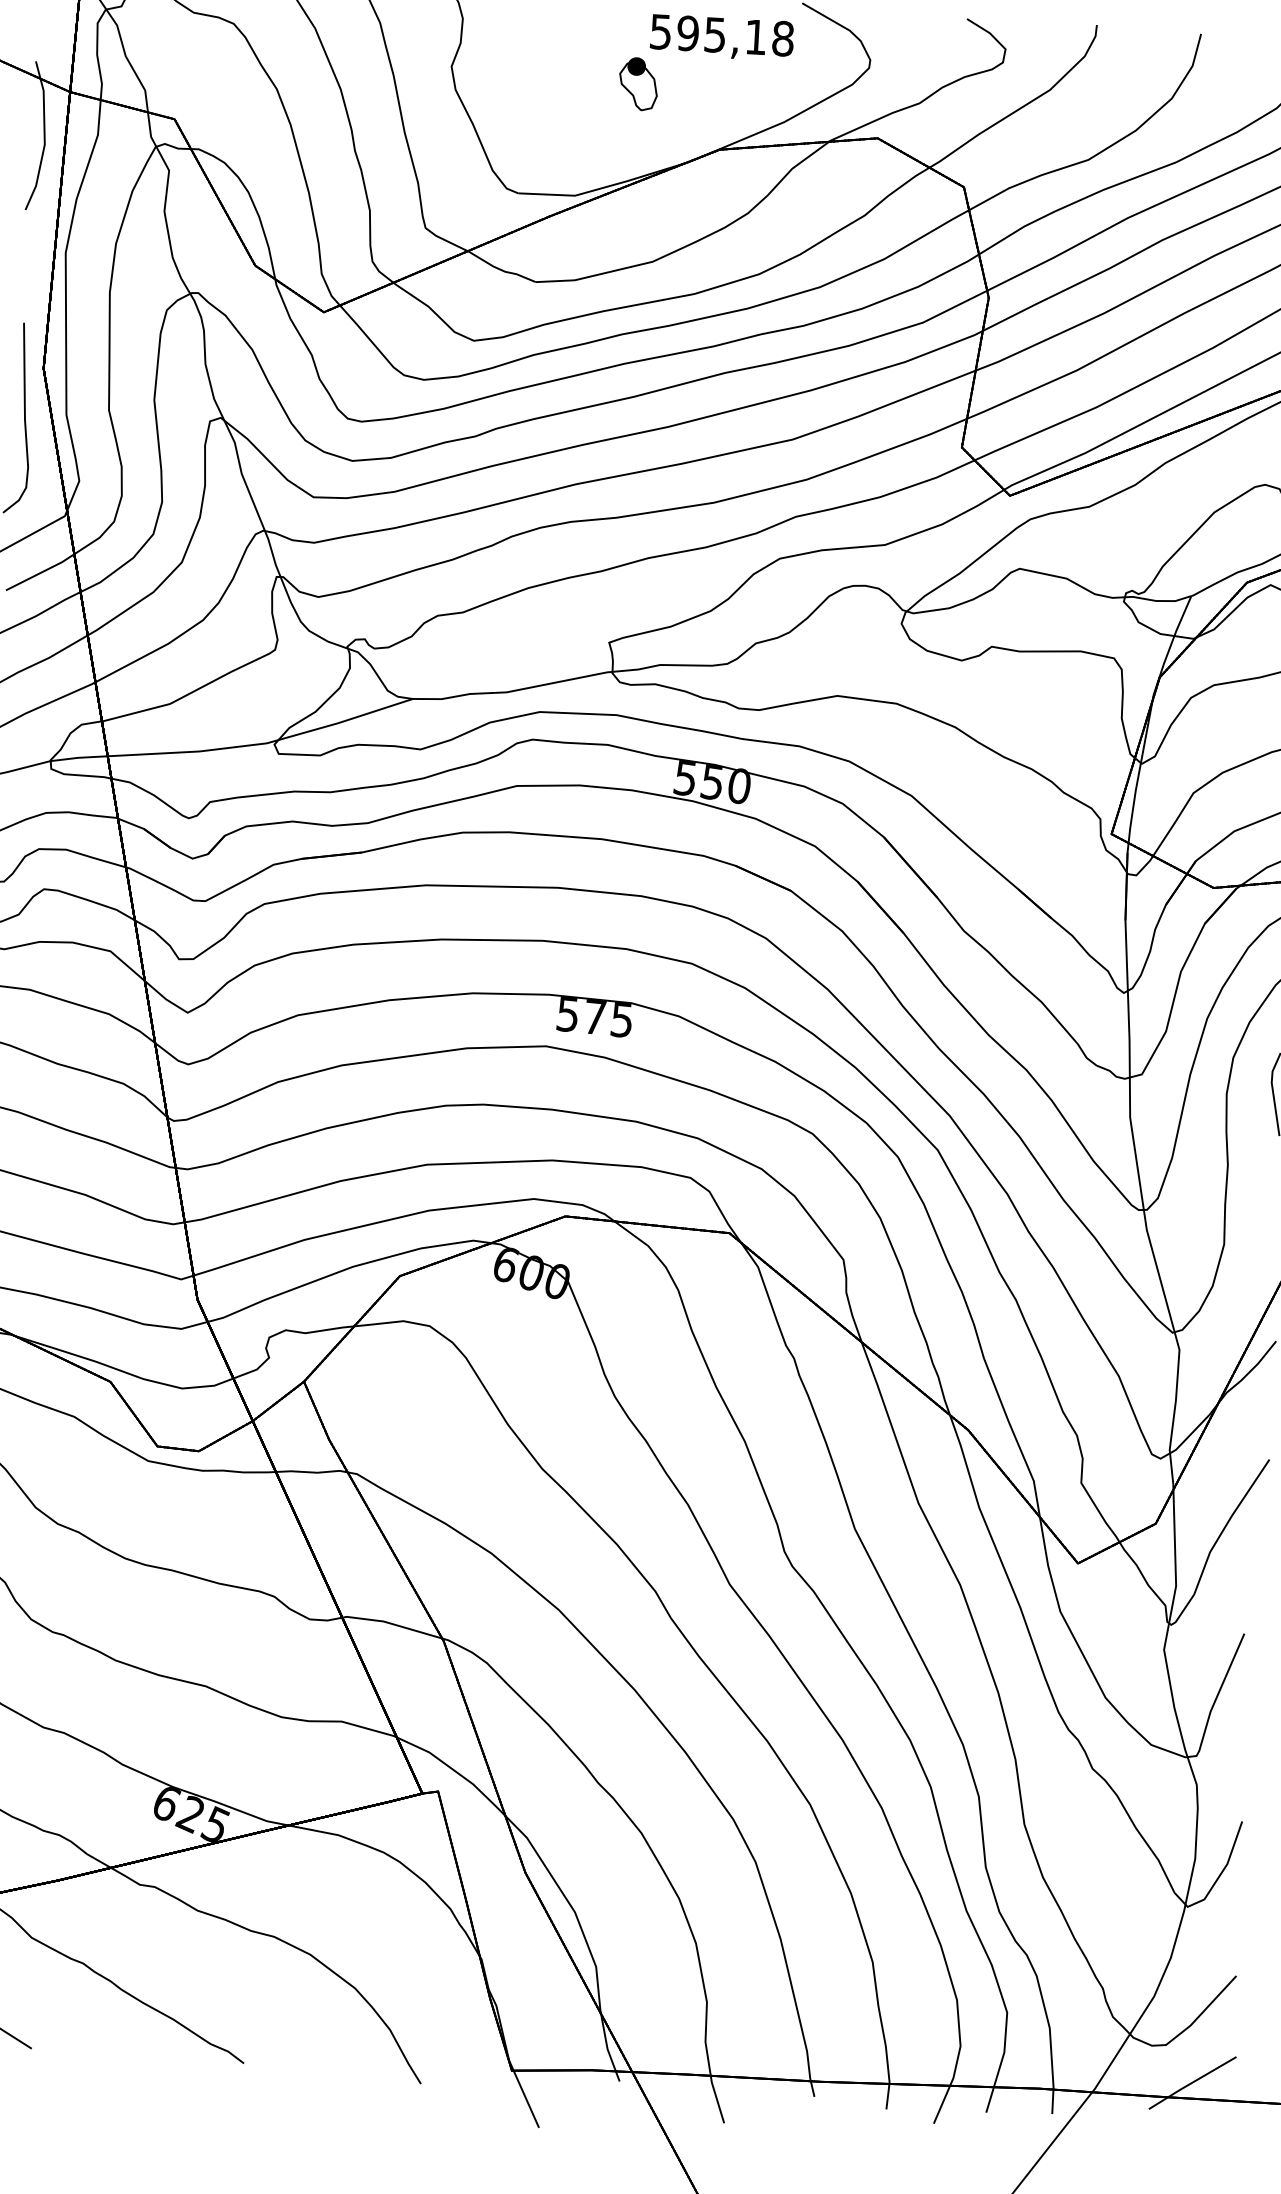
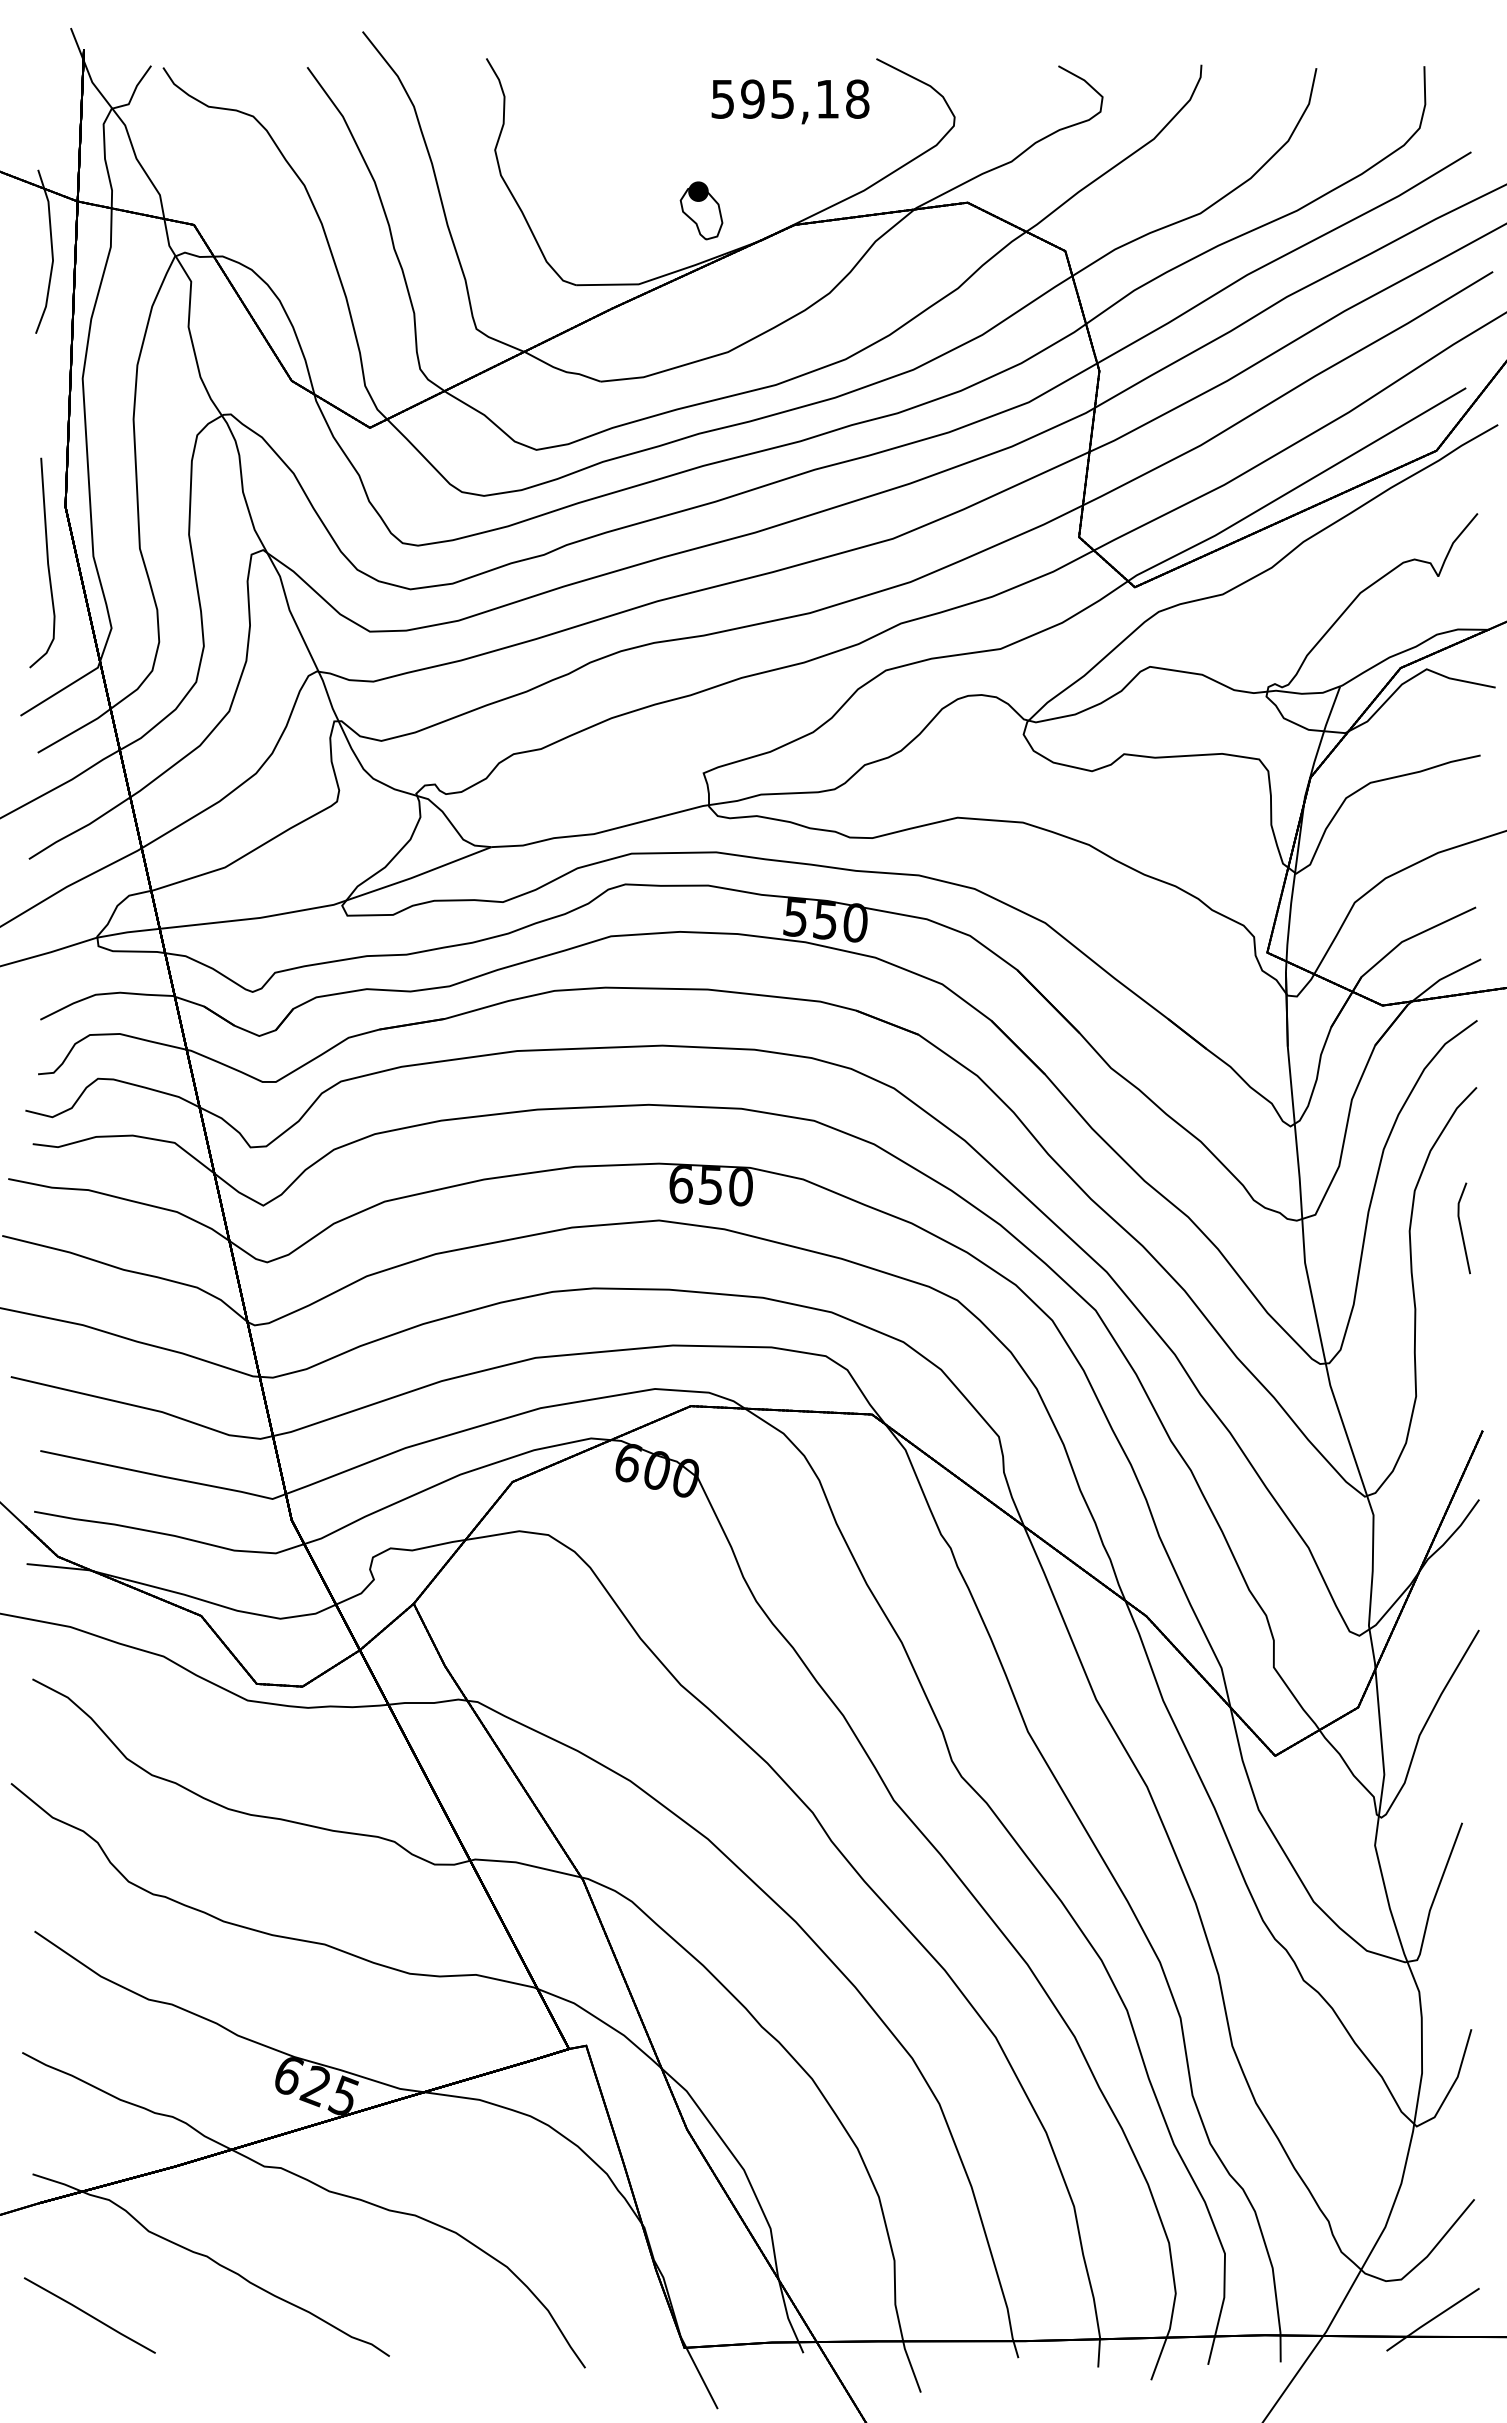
part: (638, 83) -> (701, 210), moved
text: (594, 1017) -> (710, 1185), 575 -> 650

